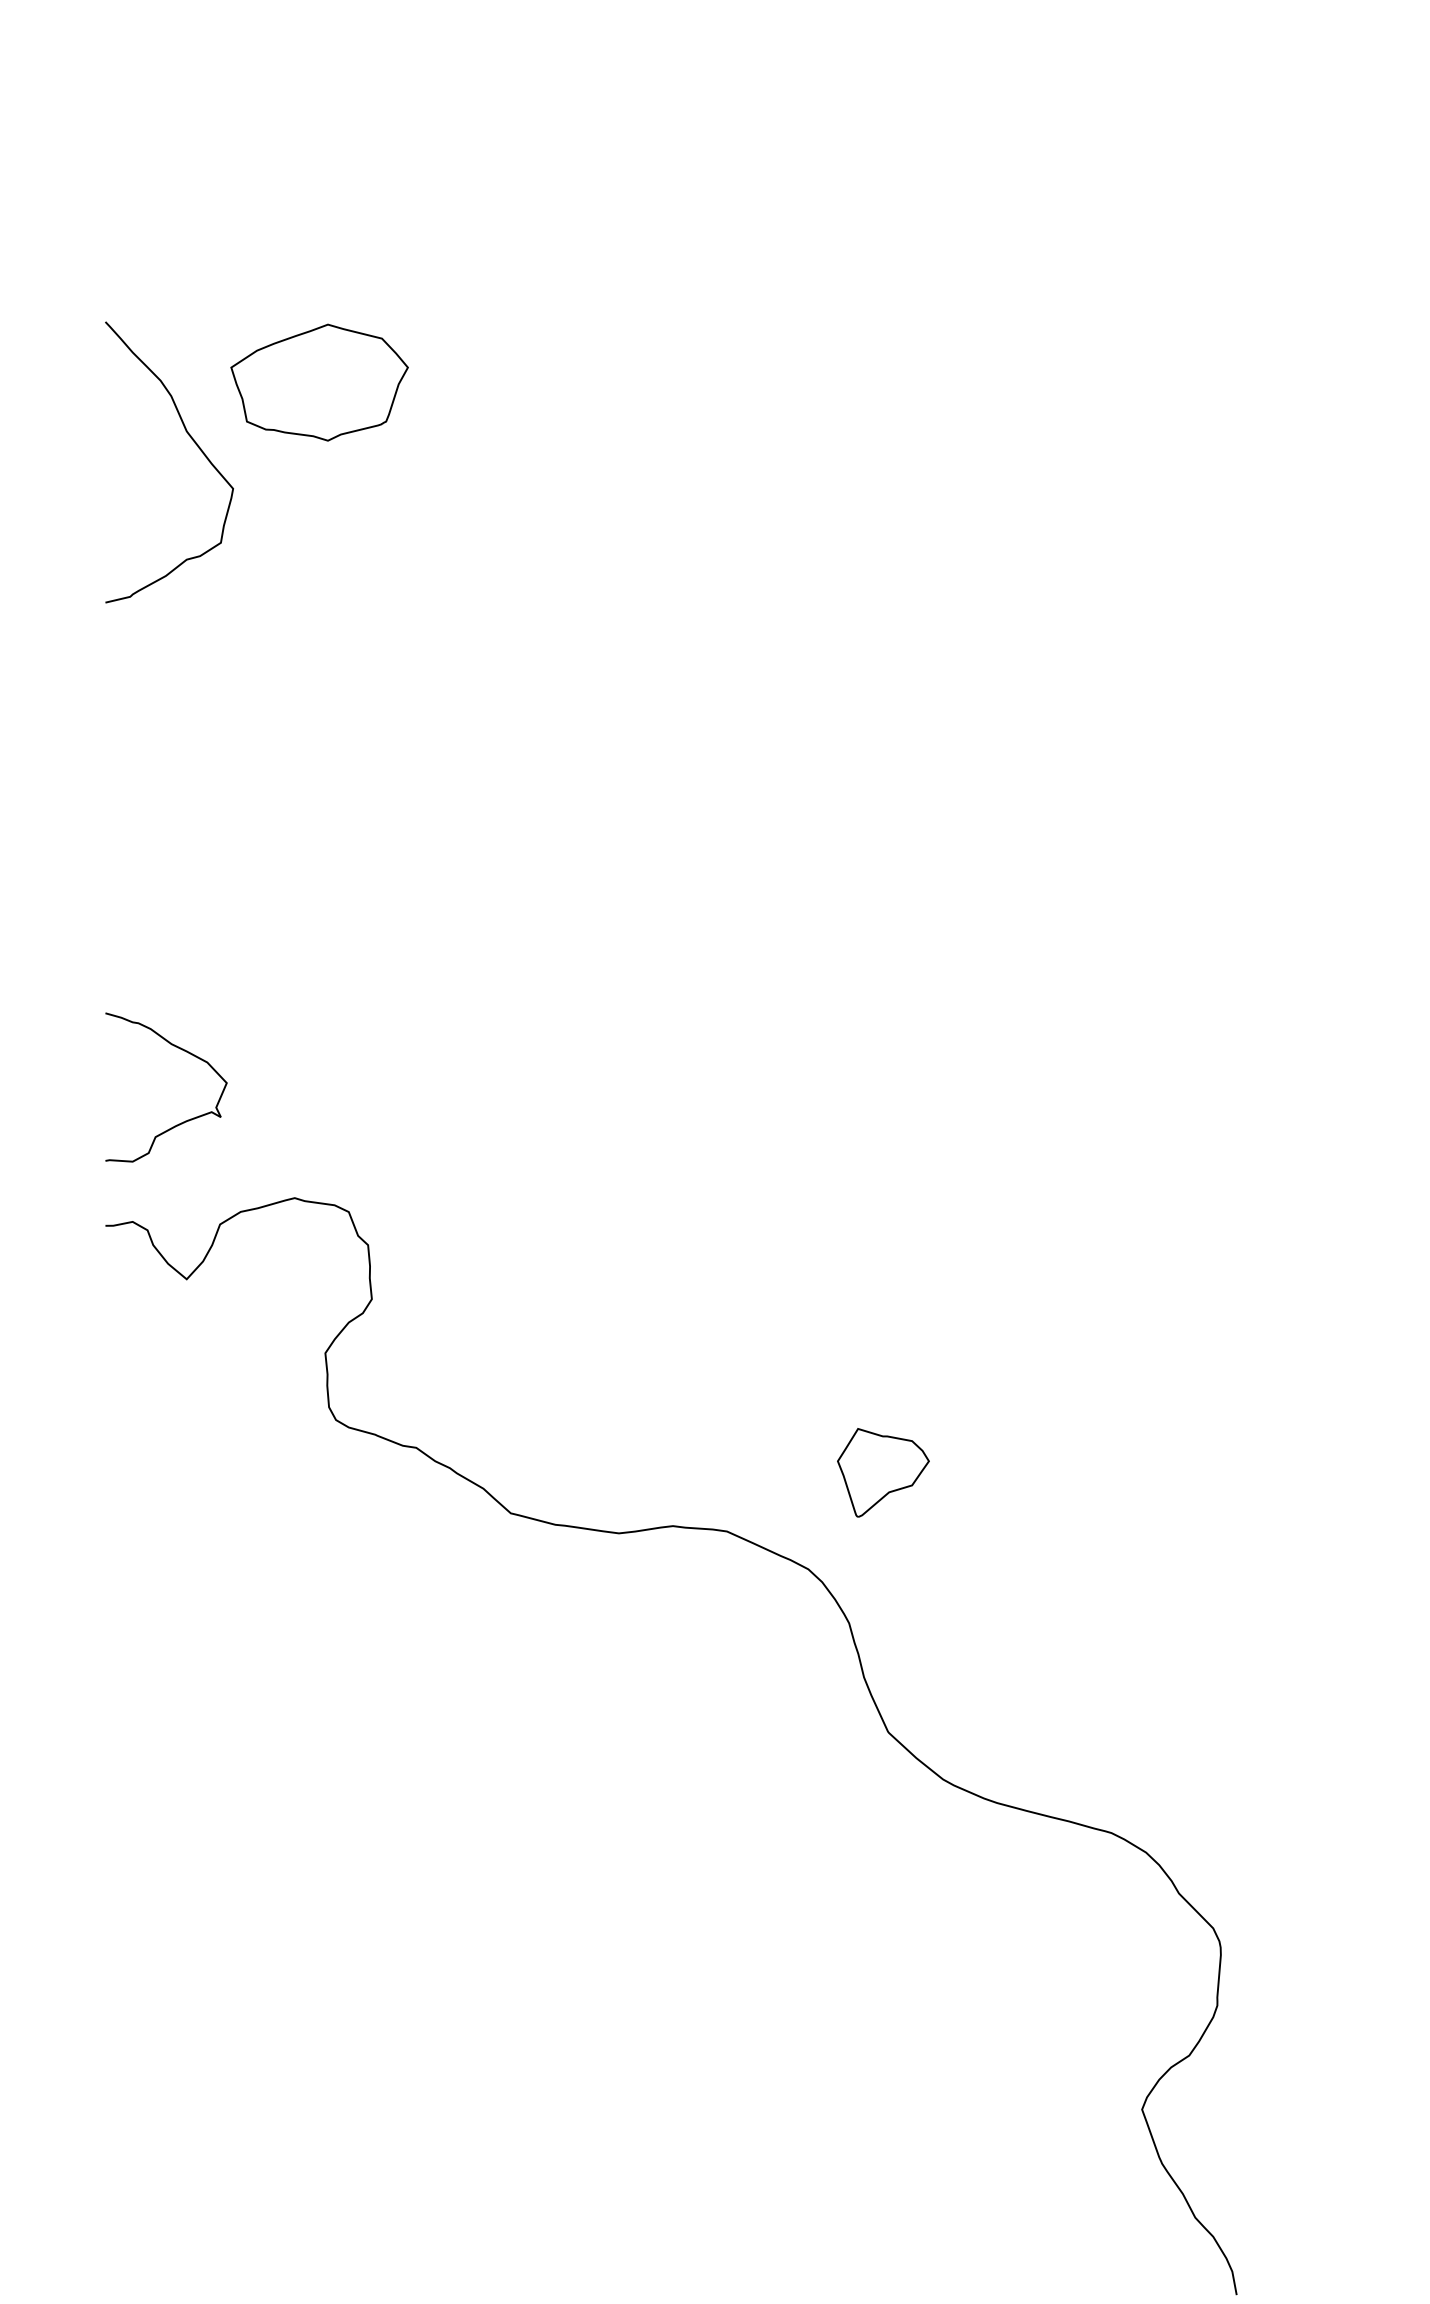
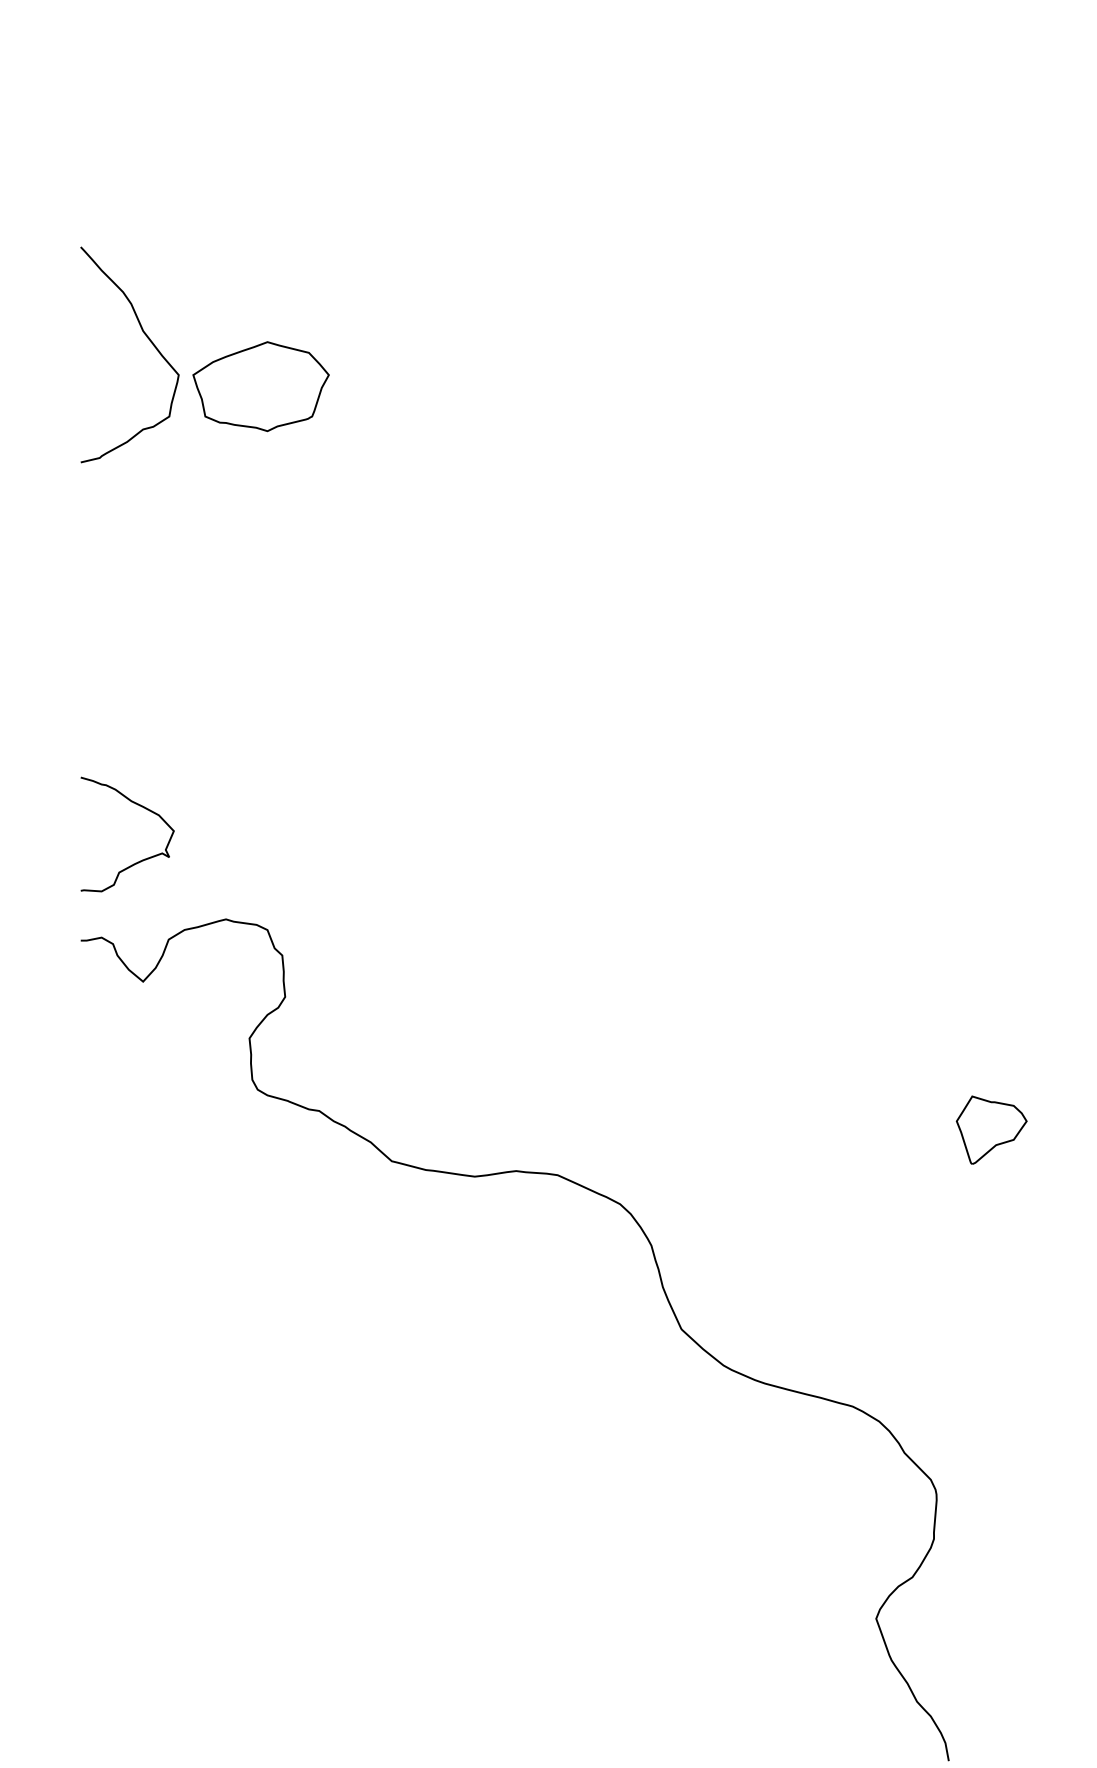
part: (318, 382) -> (260, 386), moved
part: (883, 1471) -> (991, 1129), moved

